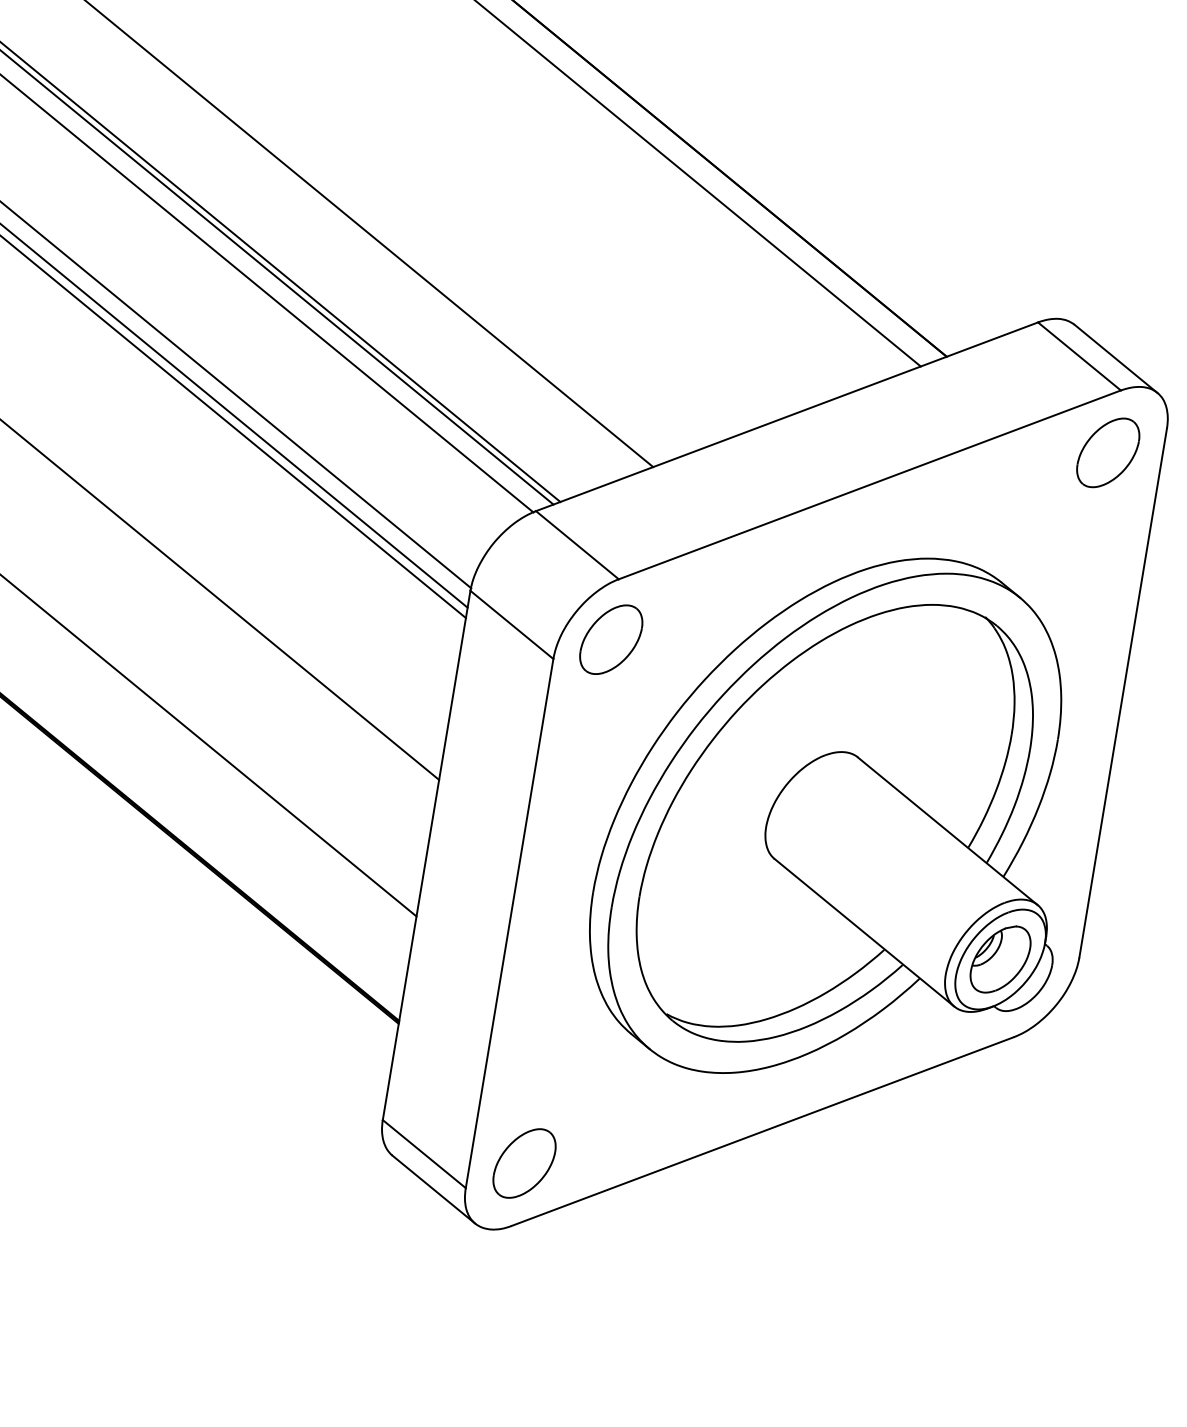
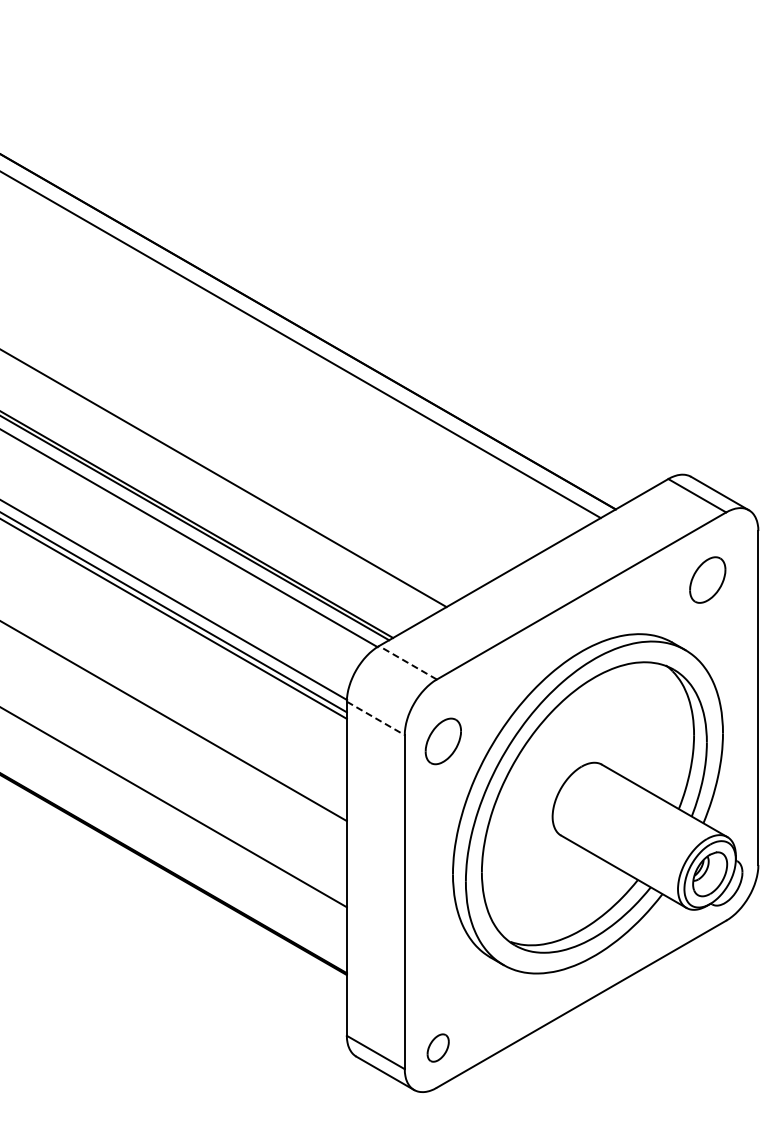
part: (1107, 451) -> (707, 579), moved
line: (576, 544) -> (407, 662), solid -> dashed
line: (512, 625) -> (376, 718), solid -> dashed
part: (609, 639) -> (442, 741), moved
part: (523, 1162) -> (437, 1047), size x0.6

